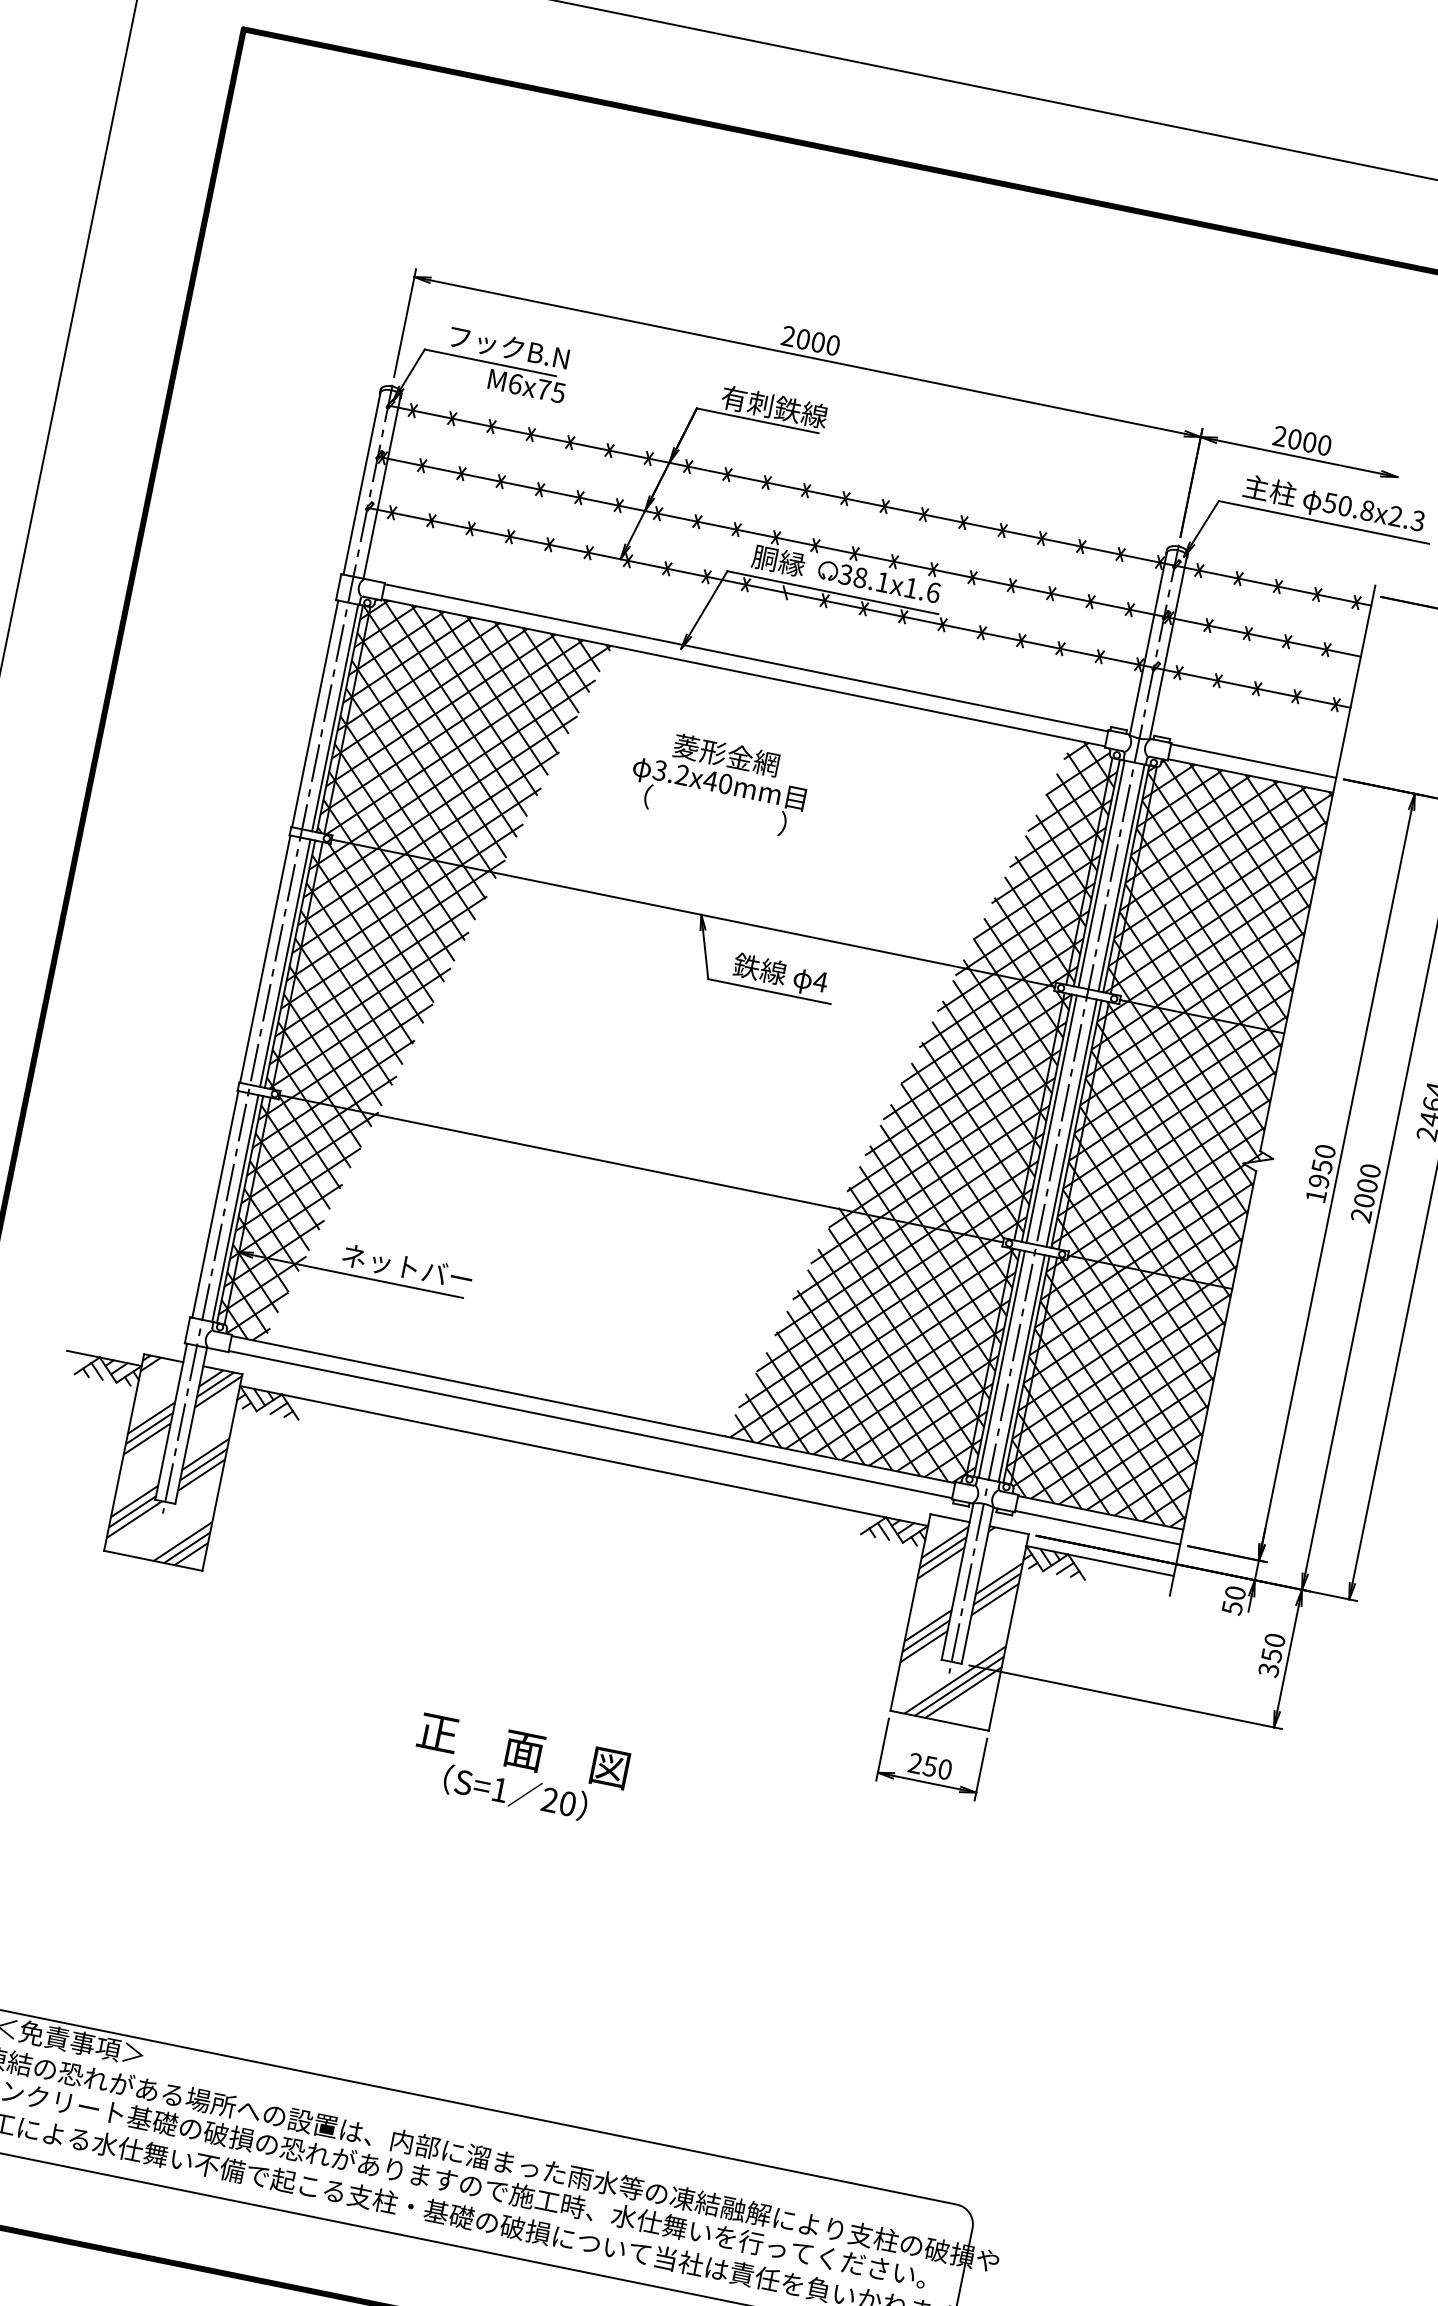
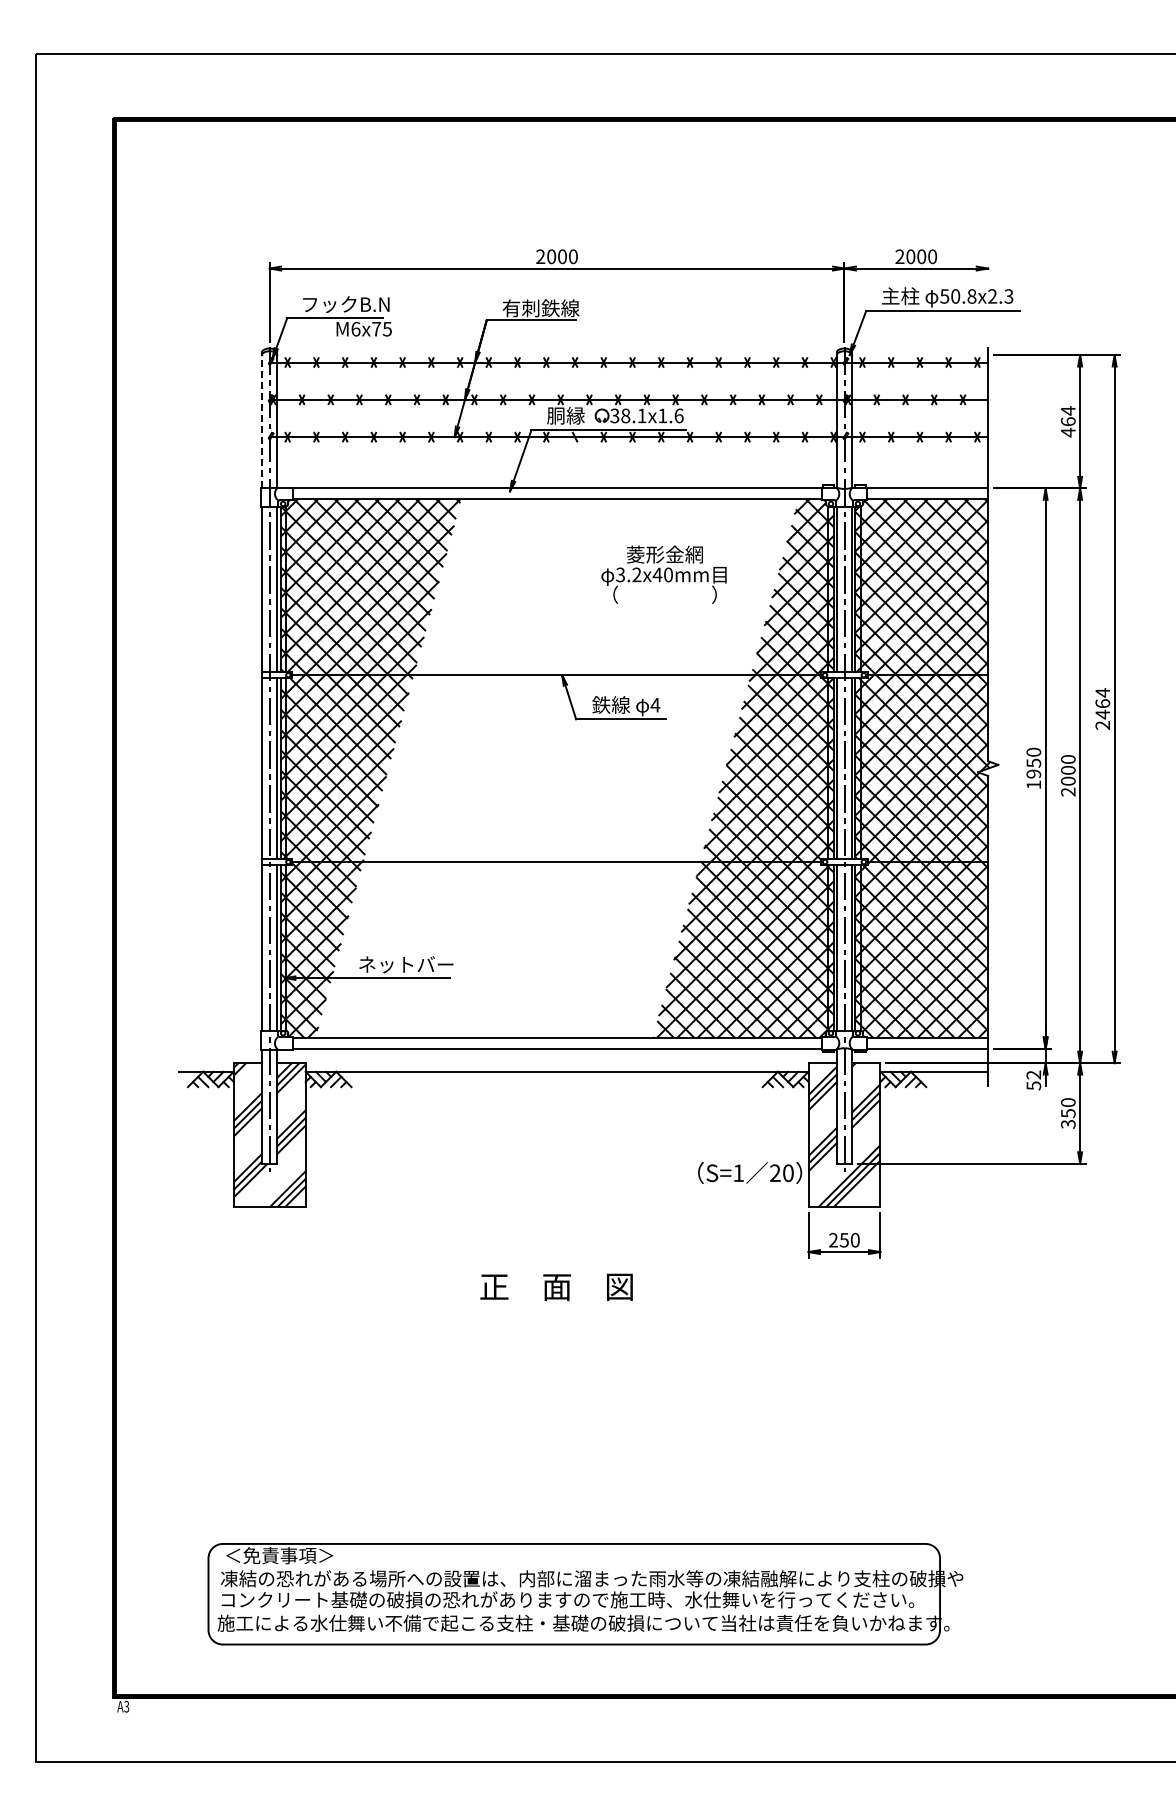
line: (362, 482) -> (262, 420), solid -> dashed
text: (718, 782) -> (663, 574), moved
text: (1235, 1592) -> (1033, 1074), 50 -> 52
text: (516, 1792) -> (750, 1172), moved

